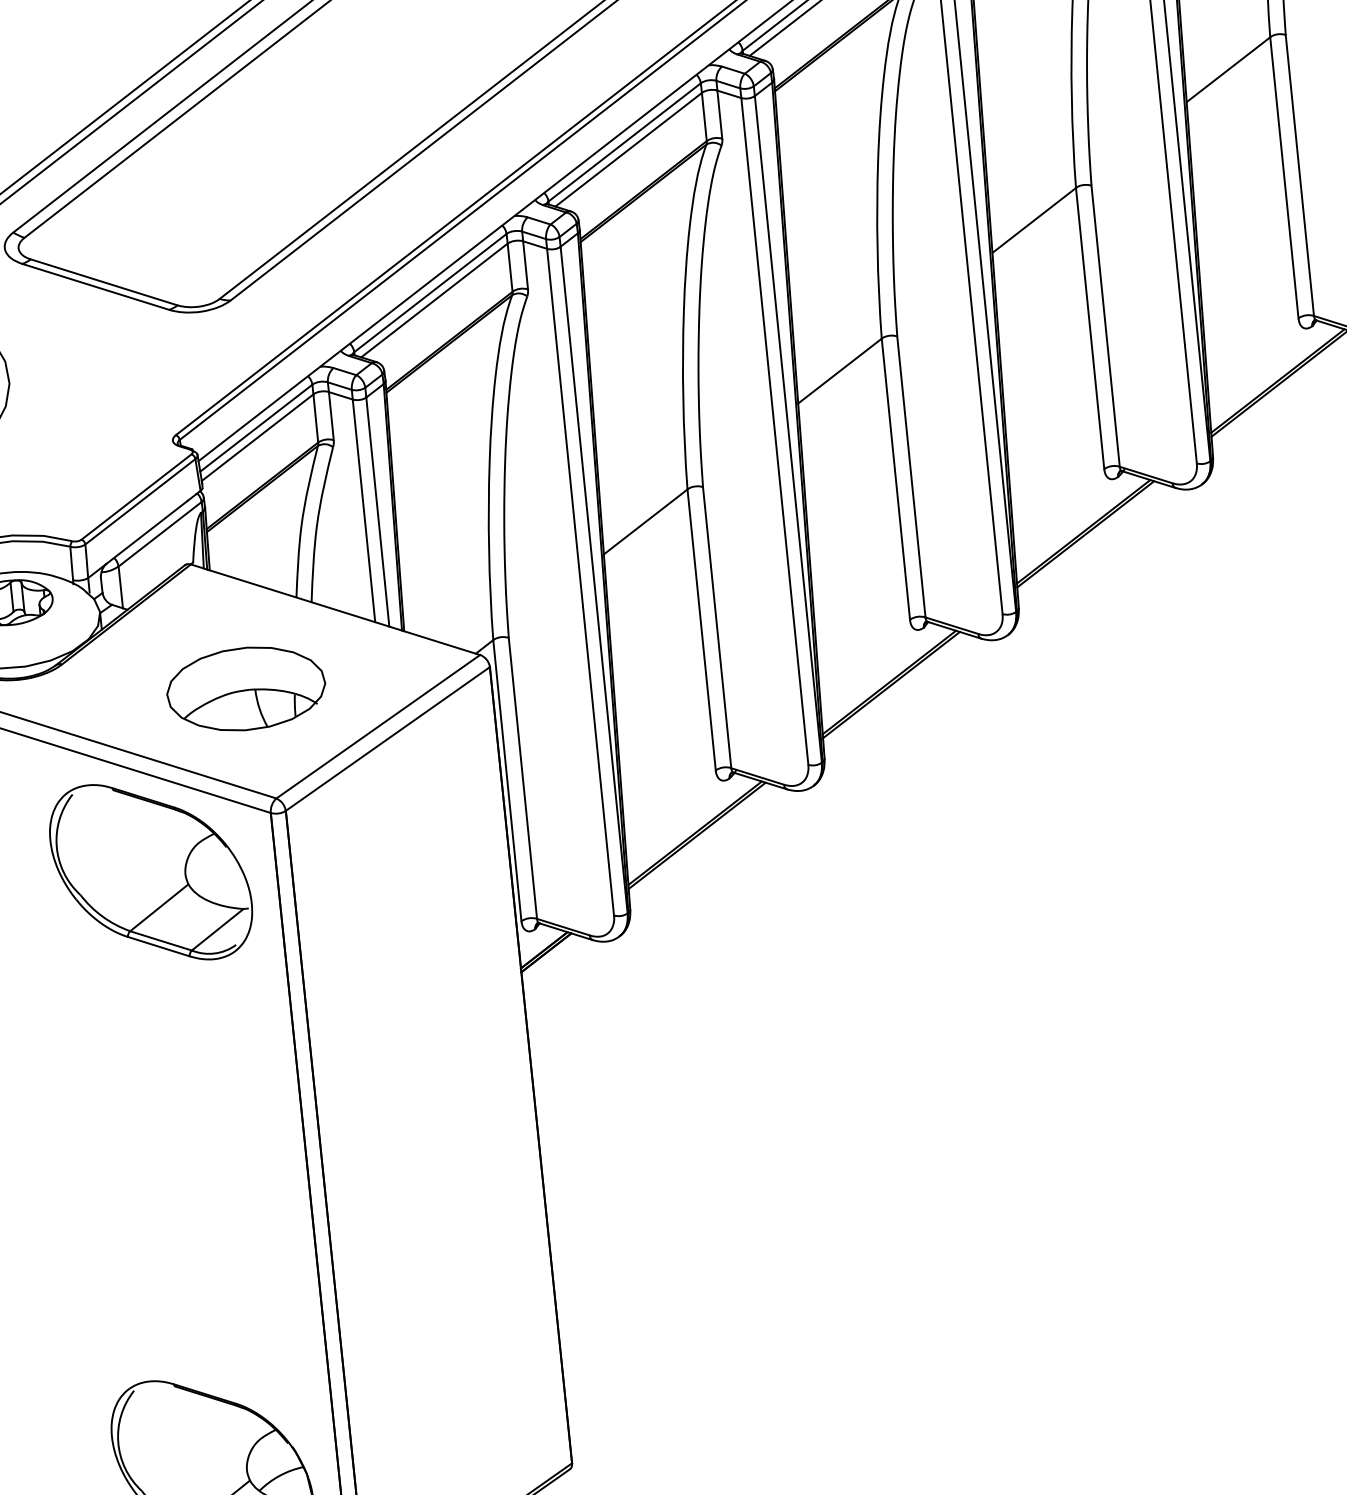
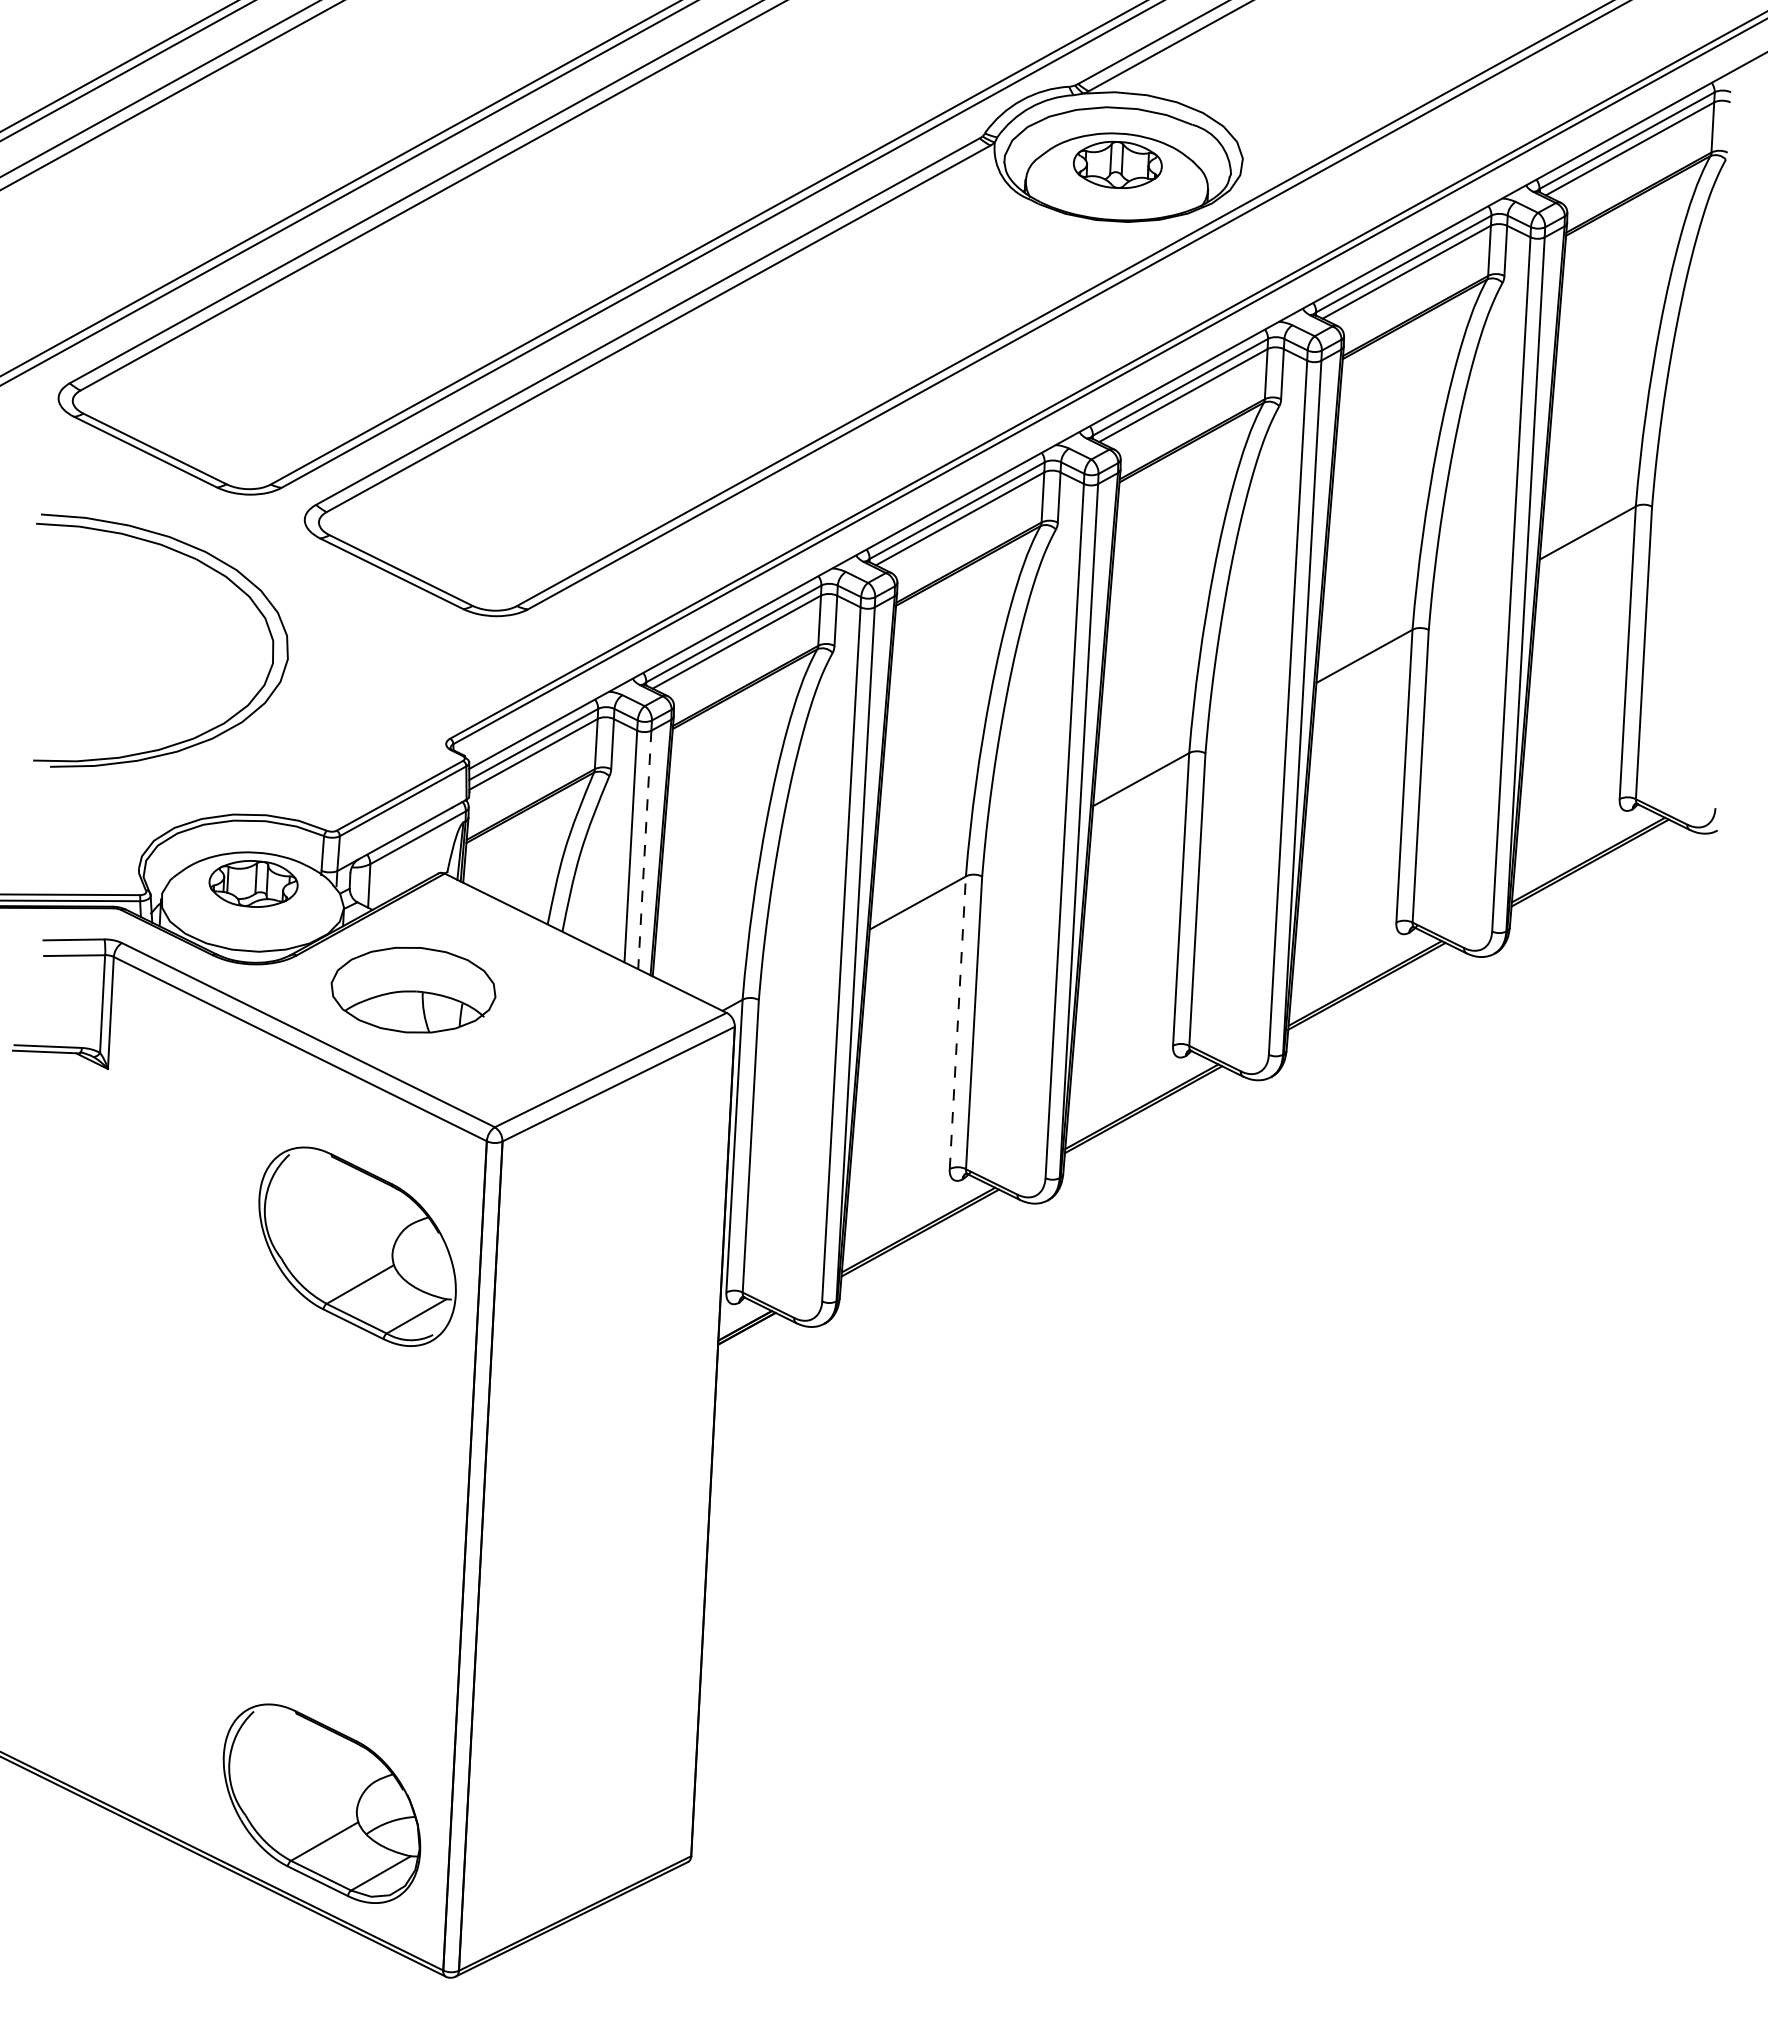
line: (377, 512) -> (644, 850), solid -> dashed
line: (701, 629) -> (957, 1022), solid -> dashed
part: (246, 688) -> (413, 989), moved
part: (150, 872) -> (357, 1246), moved

